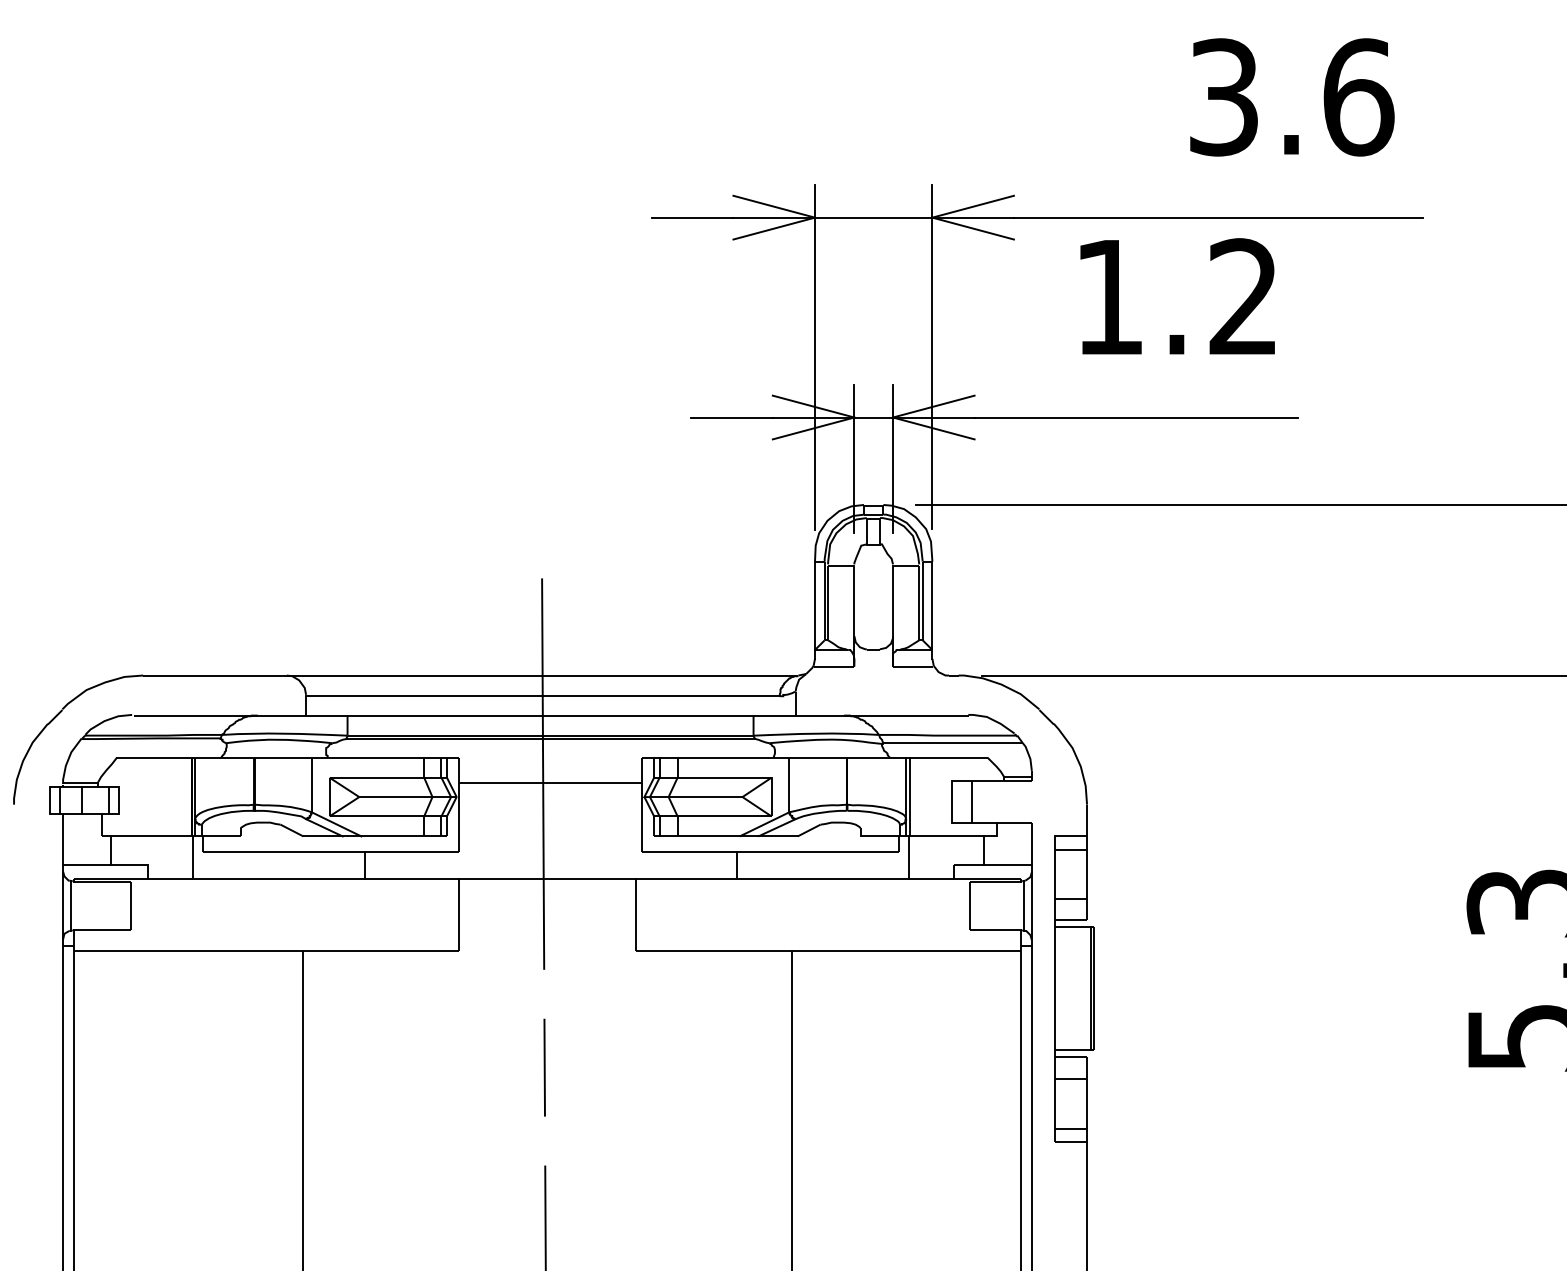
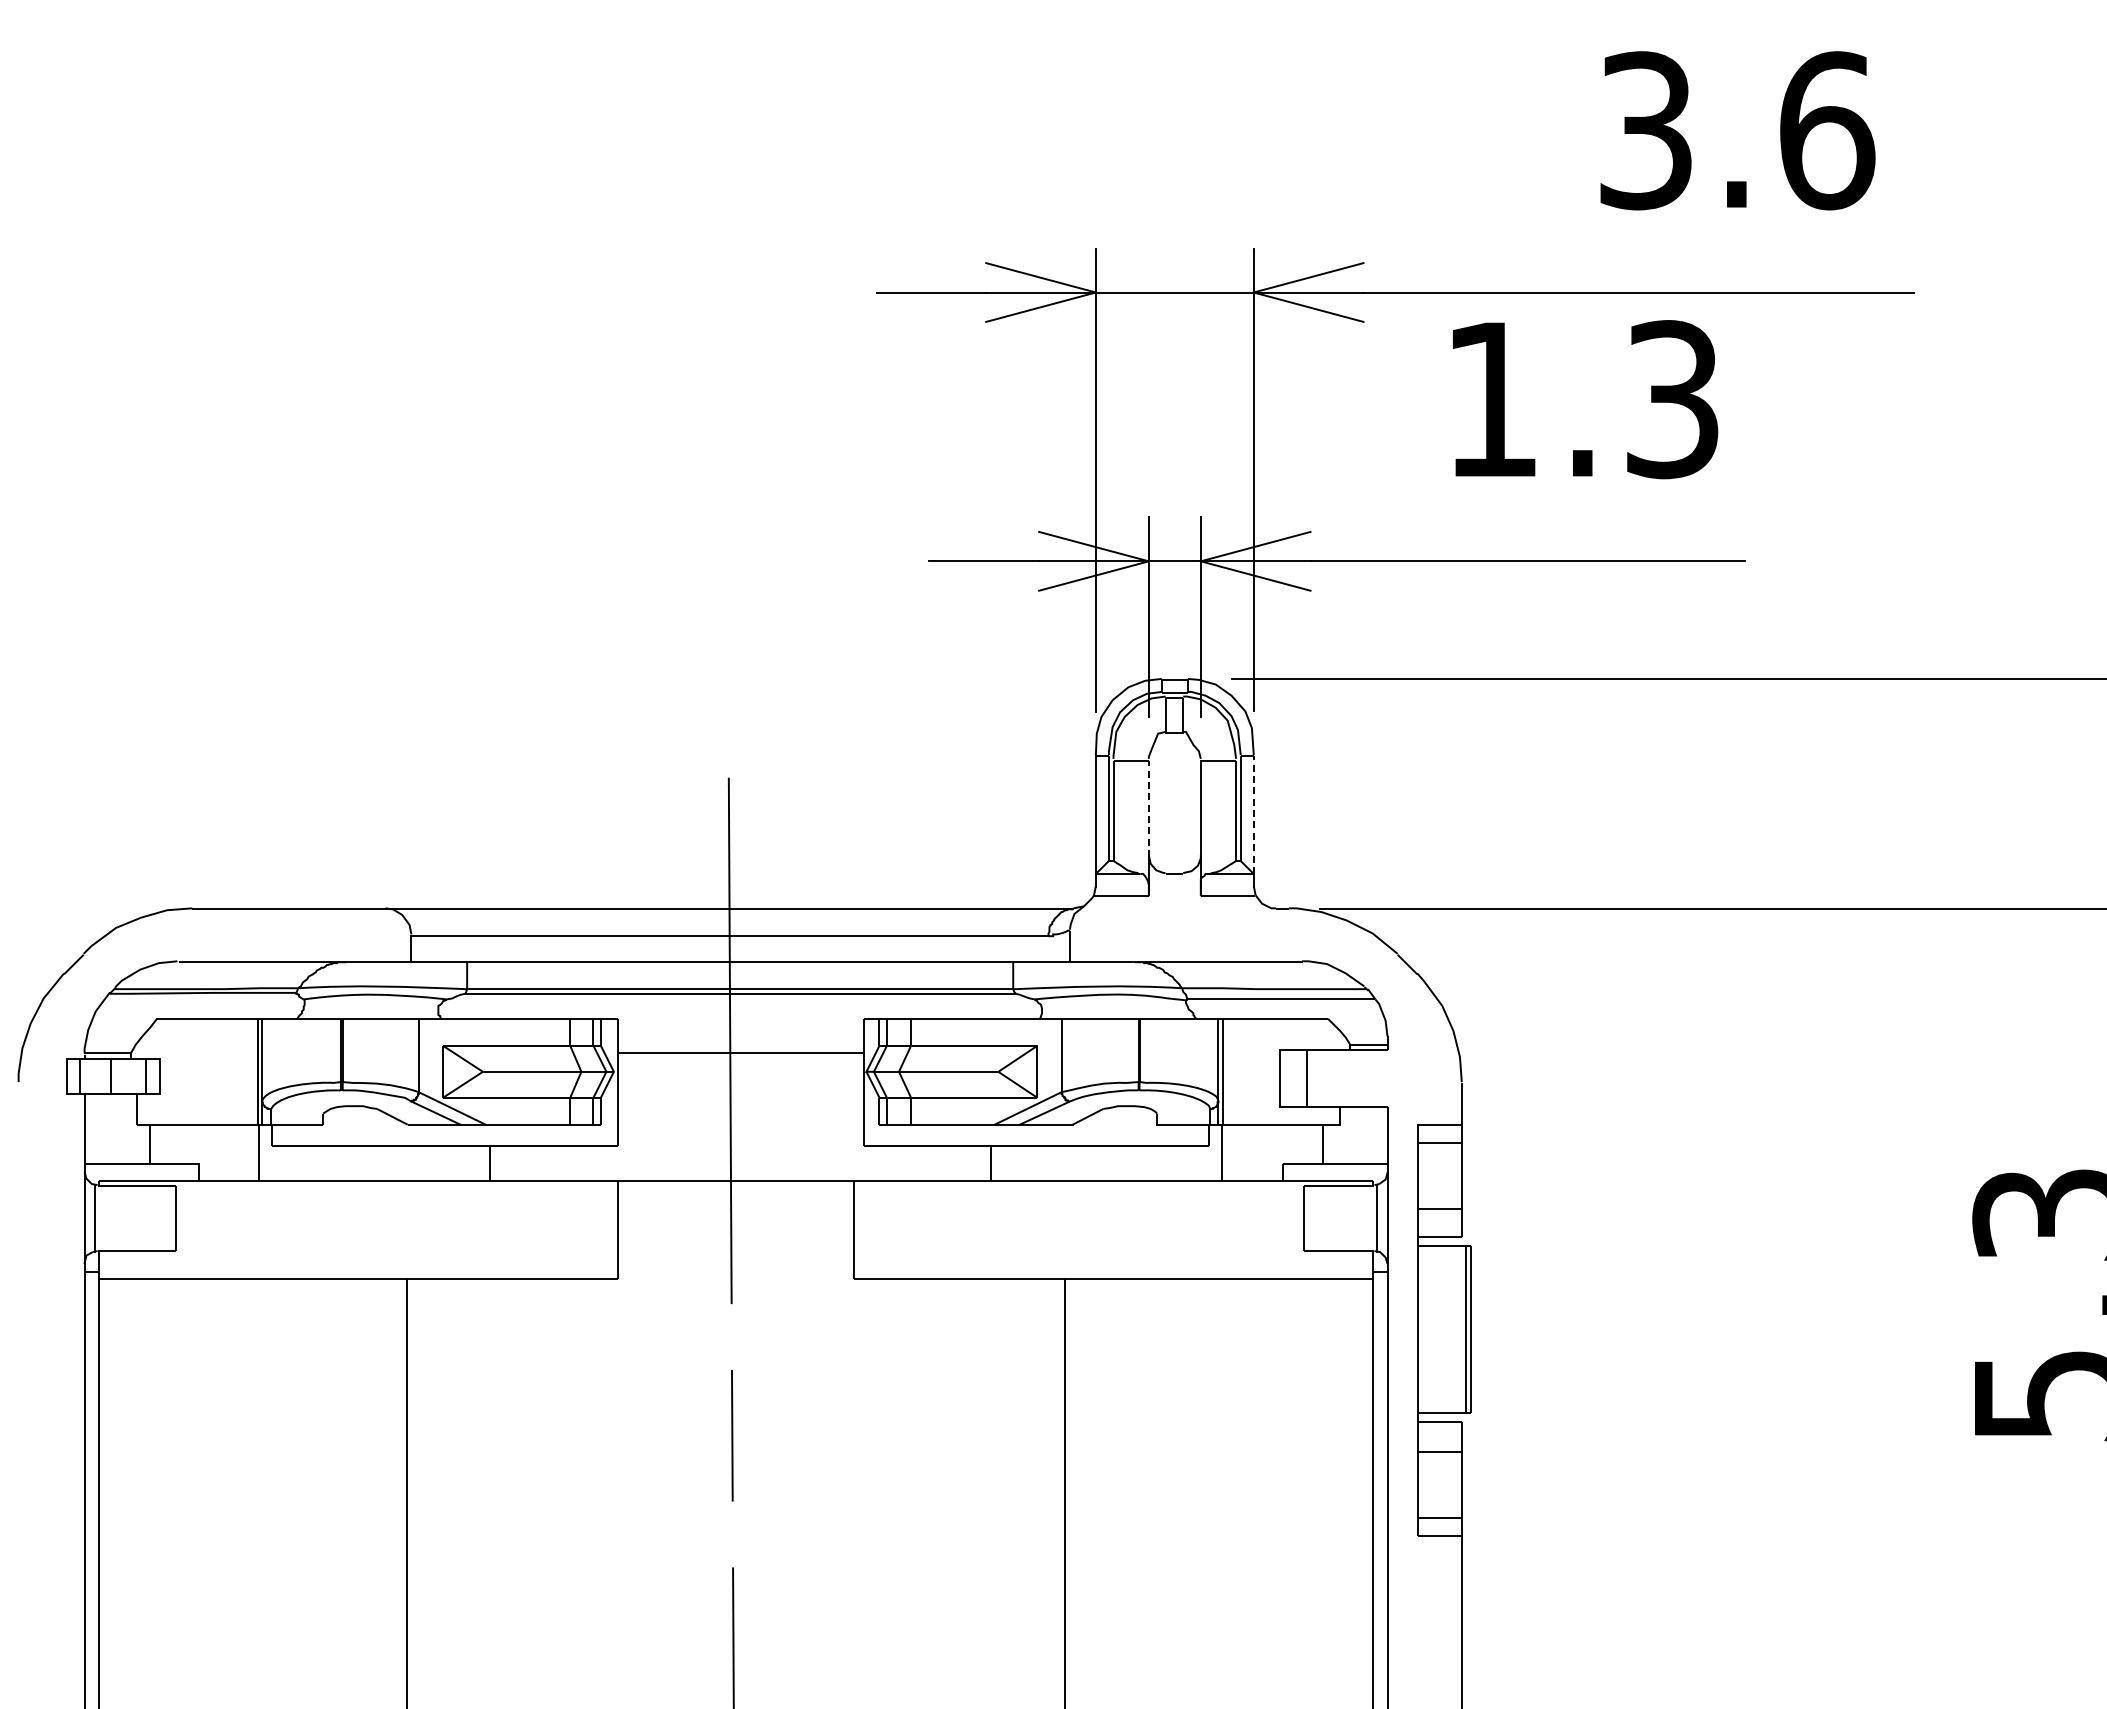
text: (1243, 297) -> (1672, 399), 1.2 -> 1.3
line: (854, 601) -> (1148, 808), solid -> dashed
line: (932, 606) -> (1253, 815), solid -> dashed

